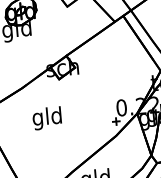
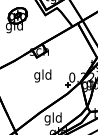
text: (46, 117) -> (42, 75), moved

